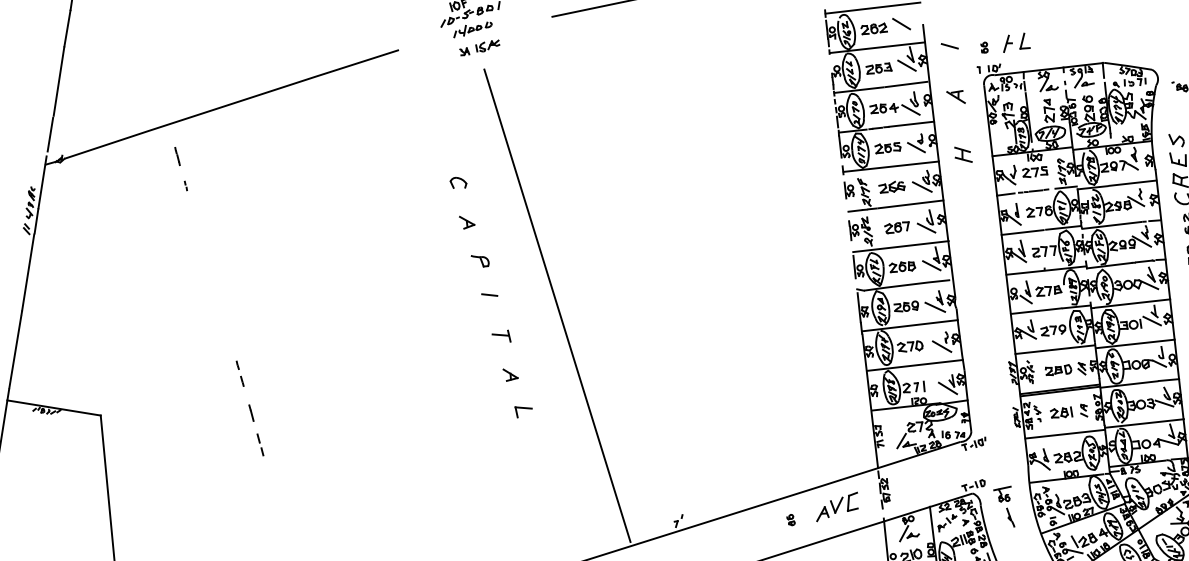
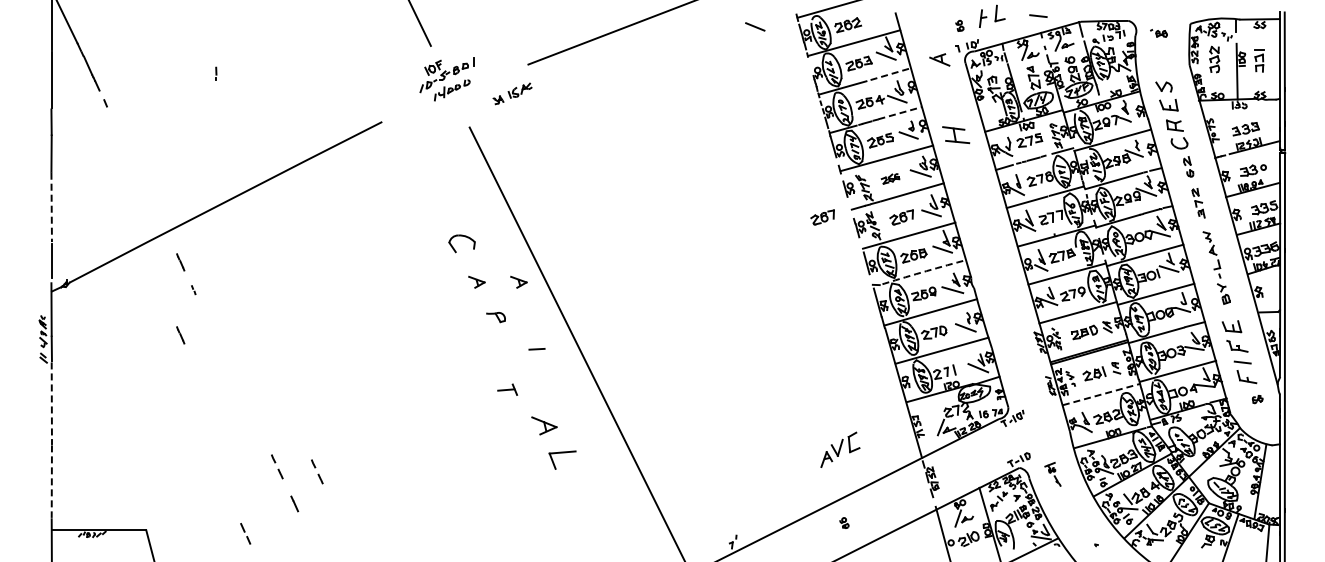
line: (901, 23) -> (755, 26), moved
line: (949, 45) -> (1038, 15), moved
part: (479, 47) -> (512, 93), moved
line: (58, 81) -> (51, 207), solid -> dashed
line: (906, 84) -> (888, 74), solid -> dashed
part: (956, 95) -> (939, 59), moved
line: (911, 124) -> (900, 113), solid -> dashed
part: (963, 154) -> (956, 134), size x1.4
part: (458, 183) -> (462, 244), size x1.6
part: (891, 187) -> (890, 178), size x0.7
part: (818, 214) -> (822, 217), added
line: (165, 228) -> (180, 335), added
part: (507, 229) -> (518, 281), added
line: (27, 273) -> (51, 401), solid -> dashed
arc: (907, 284) -> (921, 272), solid -> dashed
line: (489, 295) -> (536, 349), moved
part: (502, 334) -> (507, 389), moved
line: (14, 353) -> (51, 482), solid -> dashed
part: (509, 375) -> (543, 425), size x1.6
part: (279, 384) -> (317, 471), added
part: (522, 412) -> (562, 459), size x1.6
line: (1065, 434) -> (1101, 394), solid -> dashed
line: (260, 443) -> (245, 532), moved
part: (1004, 505) -> (1052, 474), size x0.6
part: (838, 506) -> (840, 449), moved

